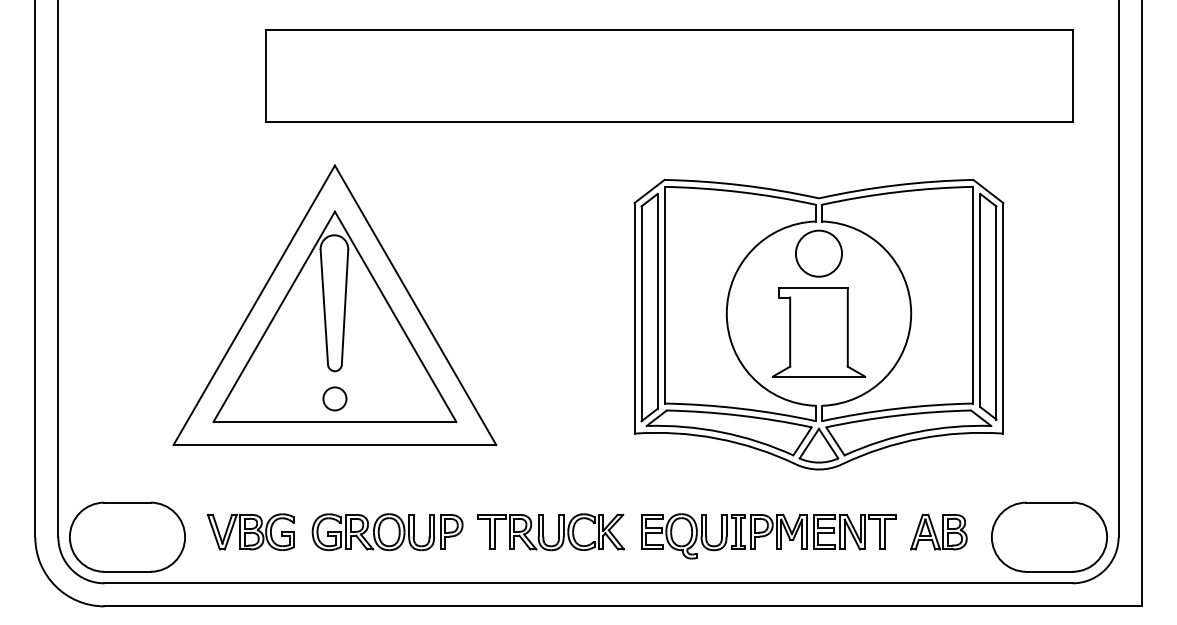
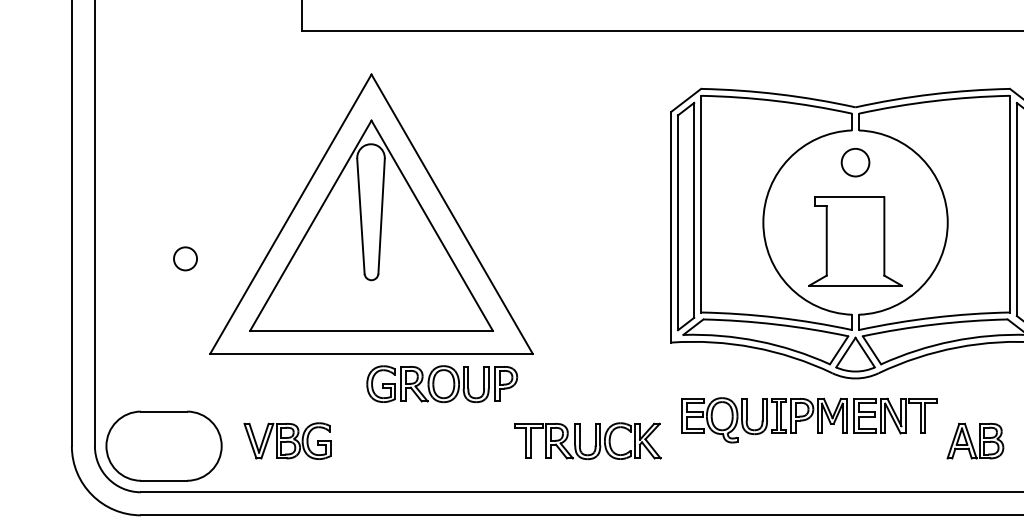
circle: (818, 253) -> (855, 162), size x0.6
circle: (334, 398) -> (185, 258), moved
part: (387, 532) -> (442, 384), moved
part: (768, 536) -> (809, 420), moved

